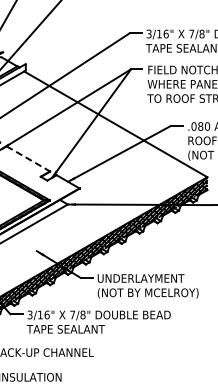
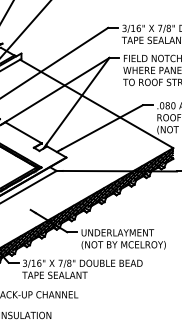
line: (28, 159) -> (23, 133), dashed -> solid

